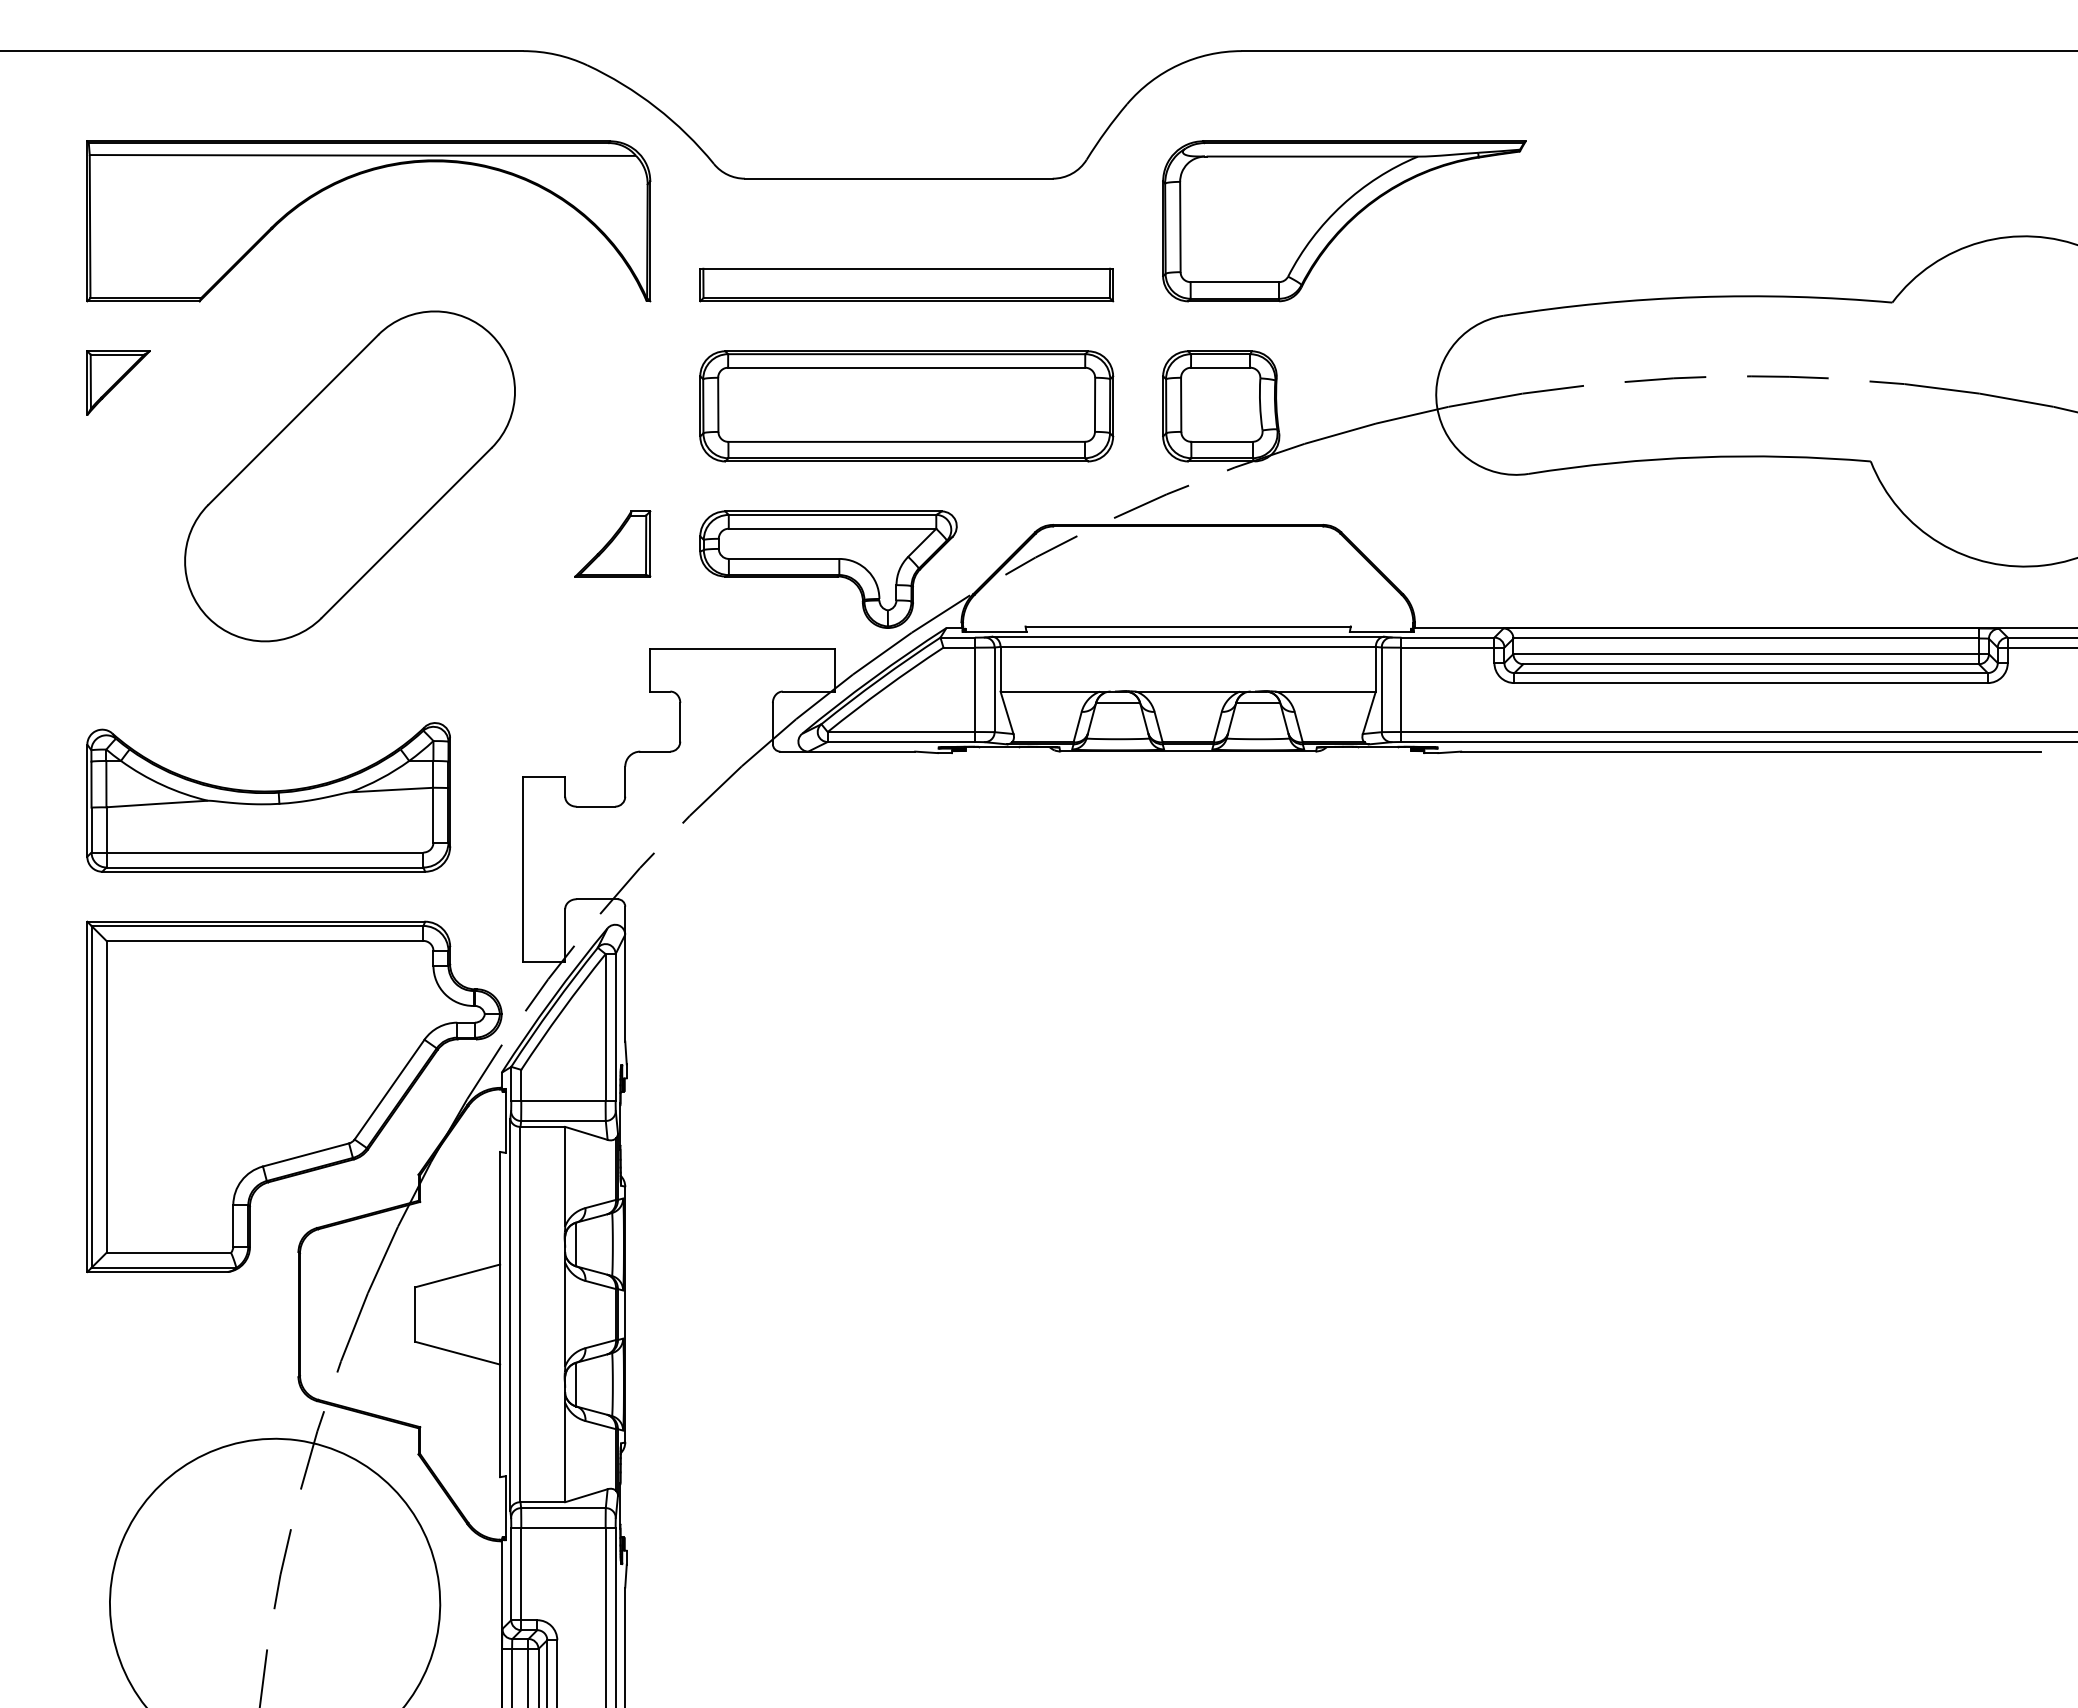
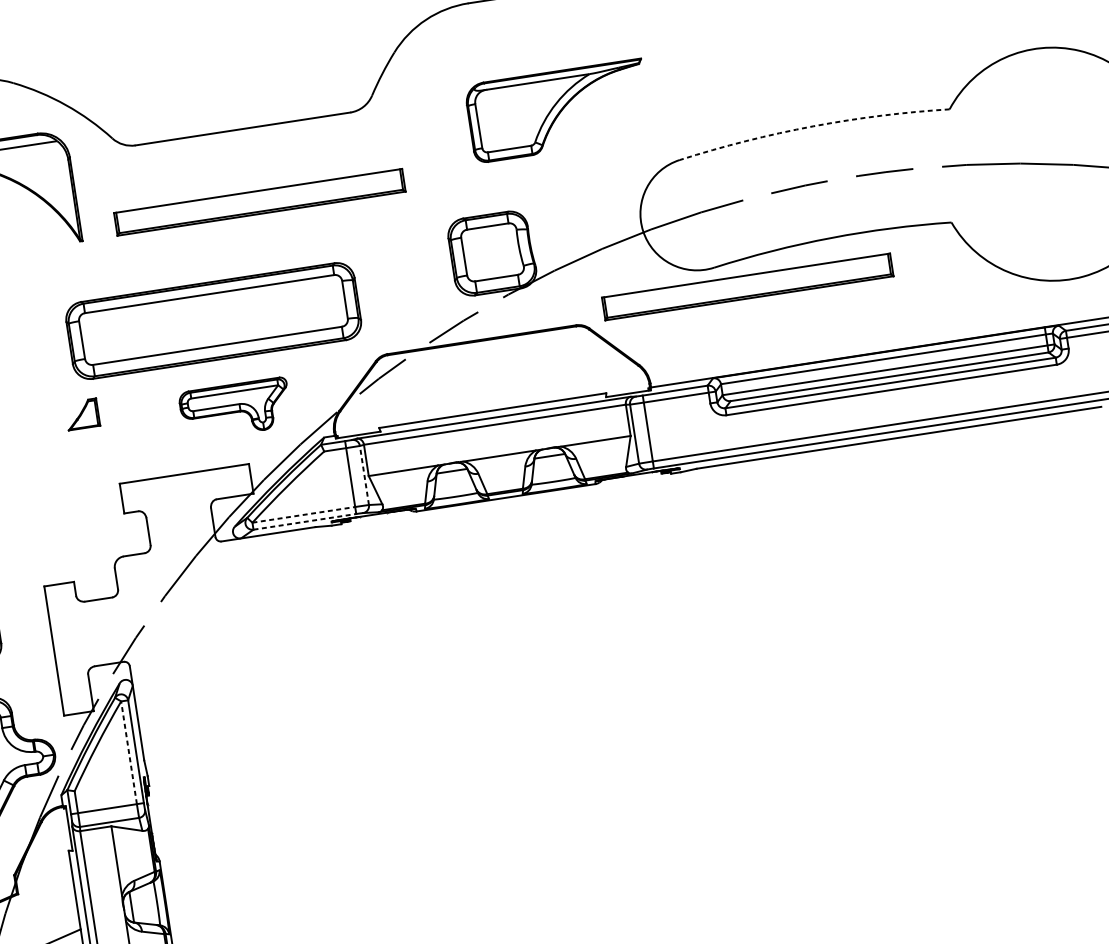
part: (1344, 221) -> (558, 111), size x0.7
arc: (1697, 297) -> (813, 126), solid -> dashed
part: (906, 406) -> (213, 321), moved
part: (1571, 507) -> (747, 286), added
part: (612, 543) -> (82, 414), size x0.6
part: (828, 569) -> (235, 409), size x0.6
line: (994, 689) -> (364, 475), solid -> dashed
line: (901, 732) -> (304, 515), solid -> dashed
line: (901, 742) -> (305, 522), solid -> dashed
line: (605, 1027) -> (128, 752), solid -> dashed

